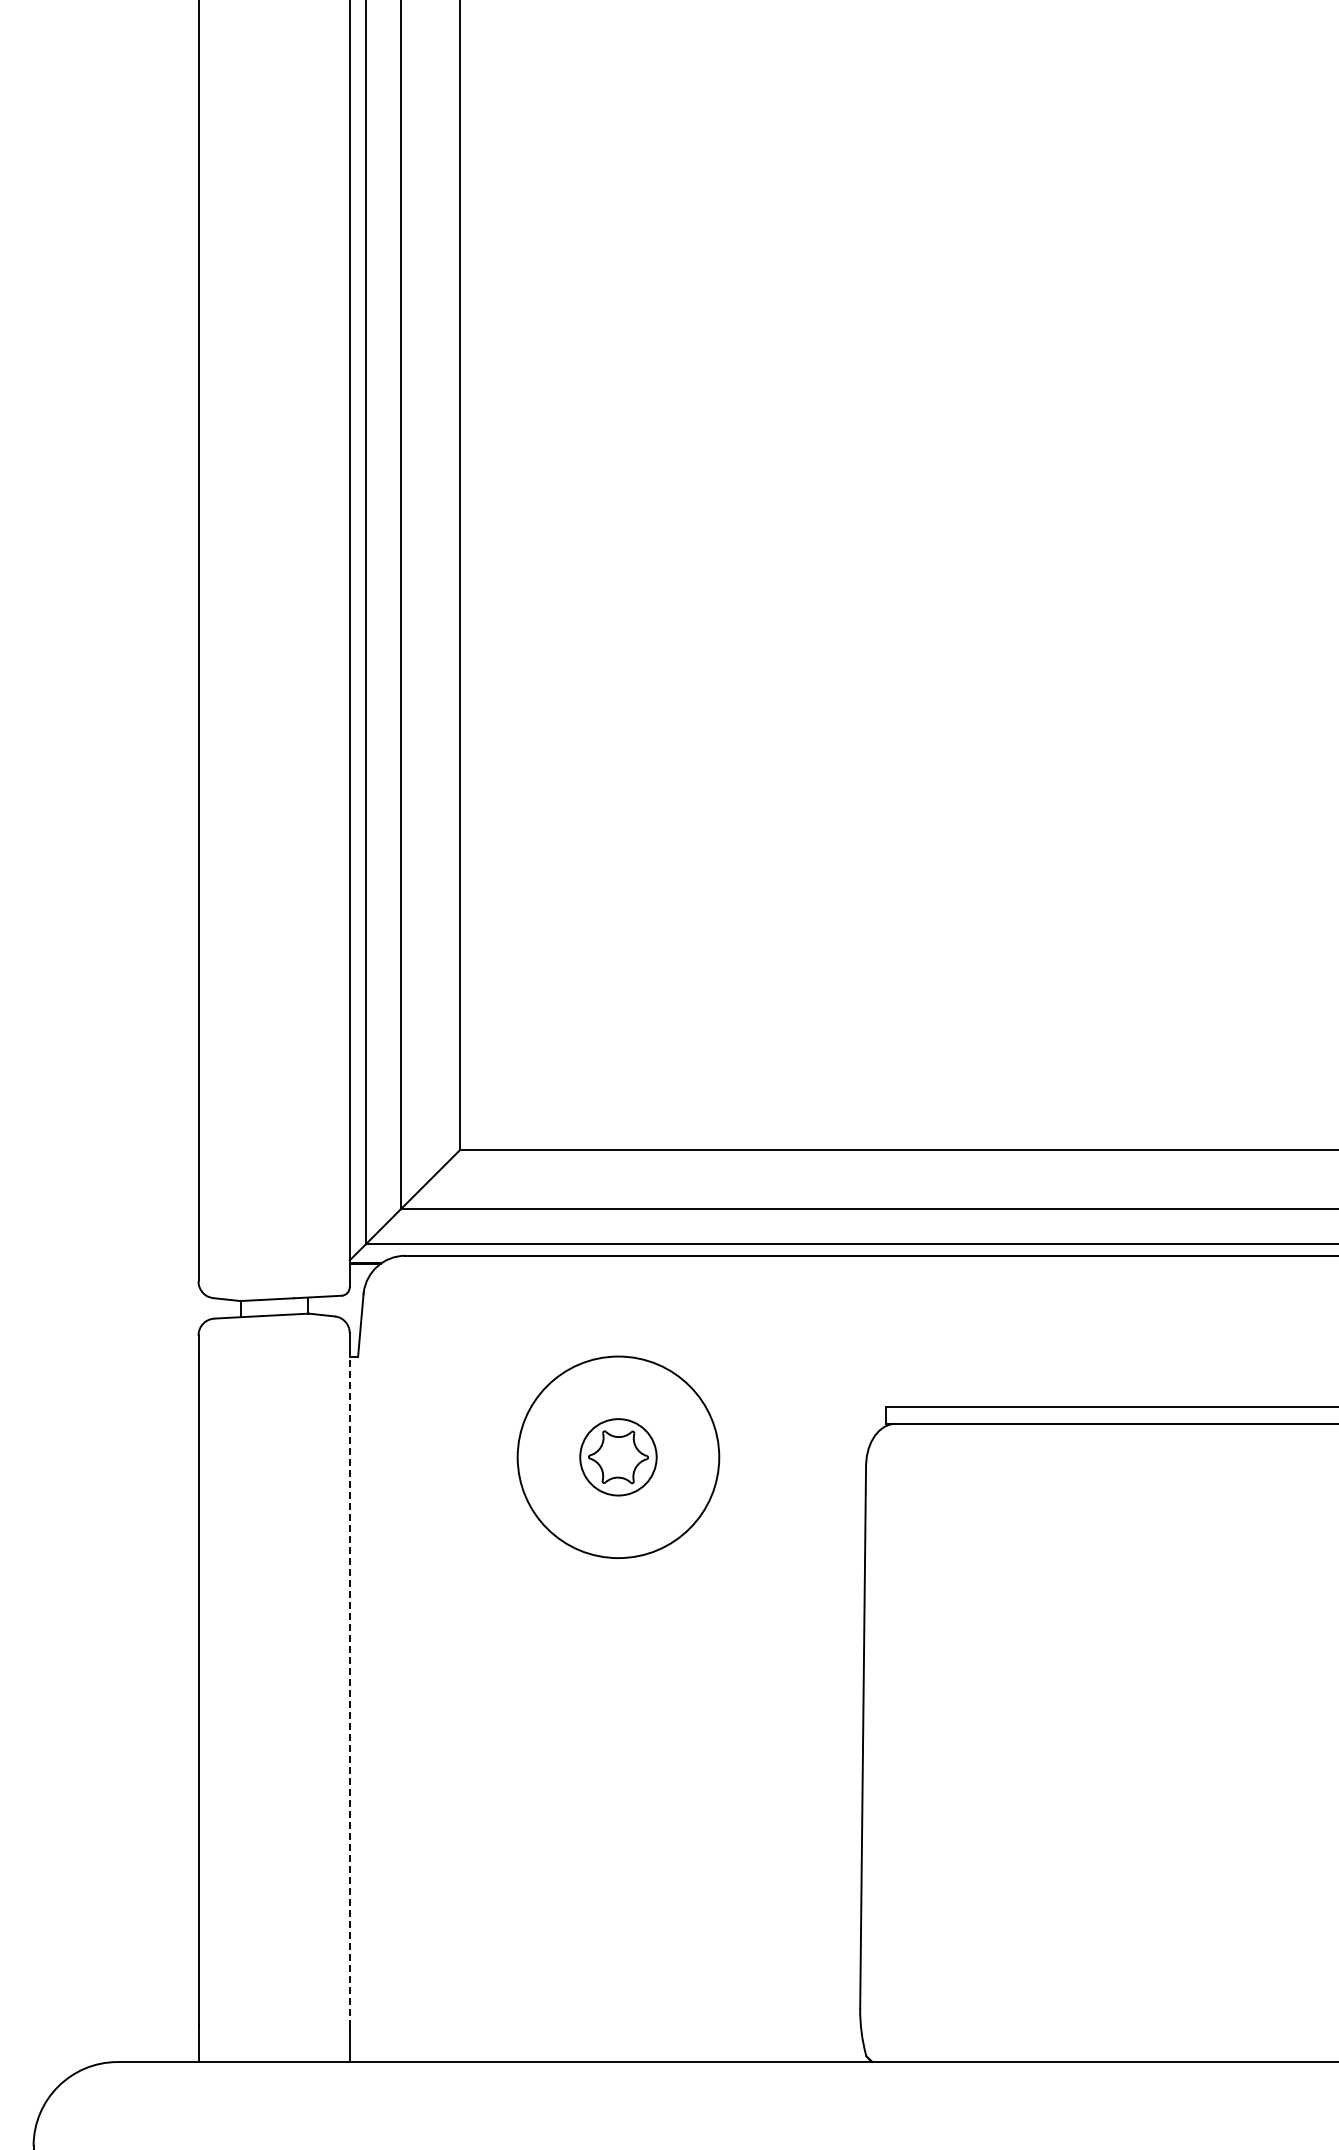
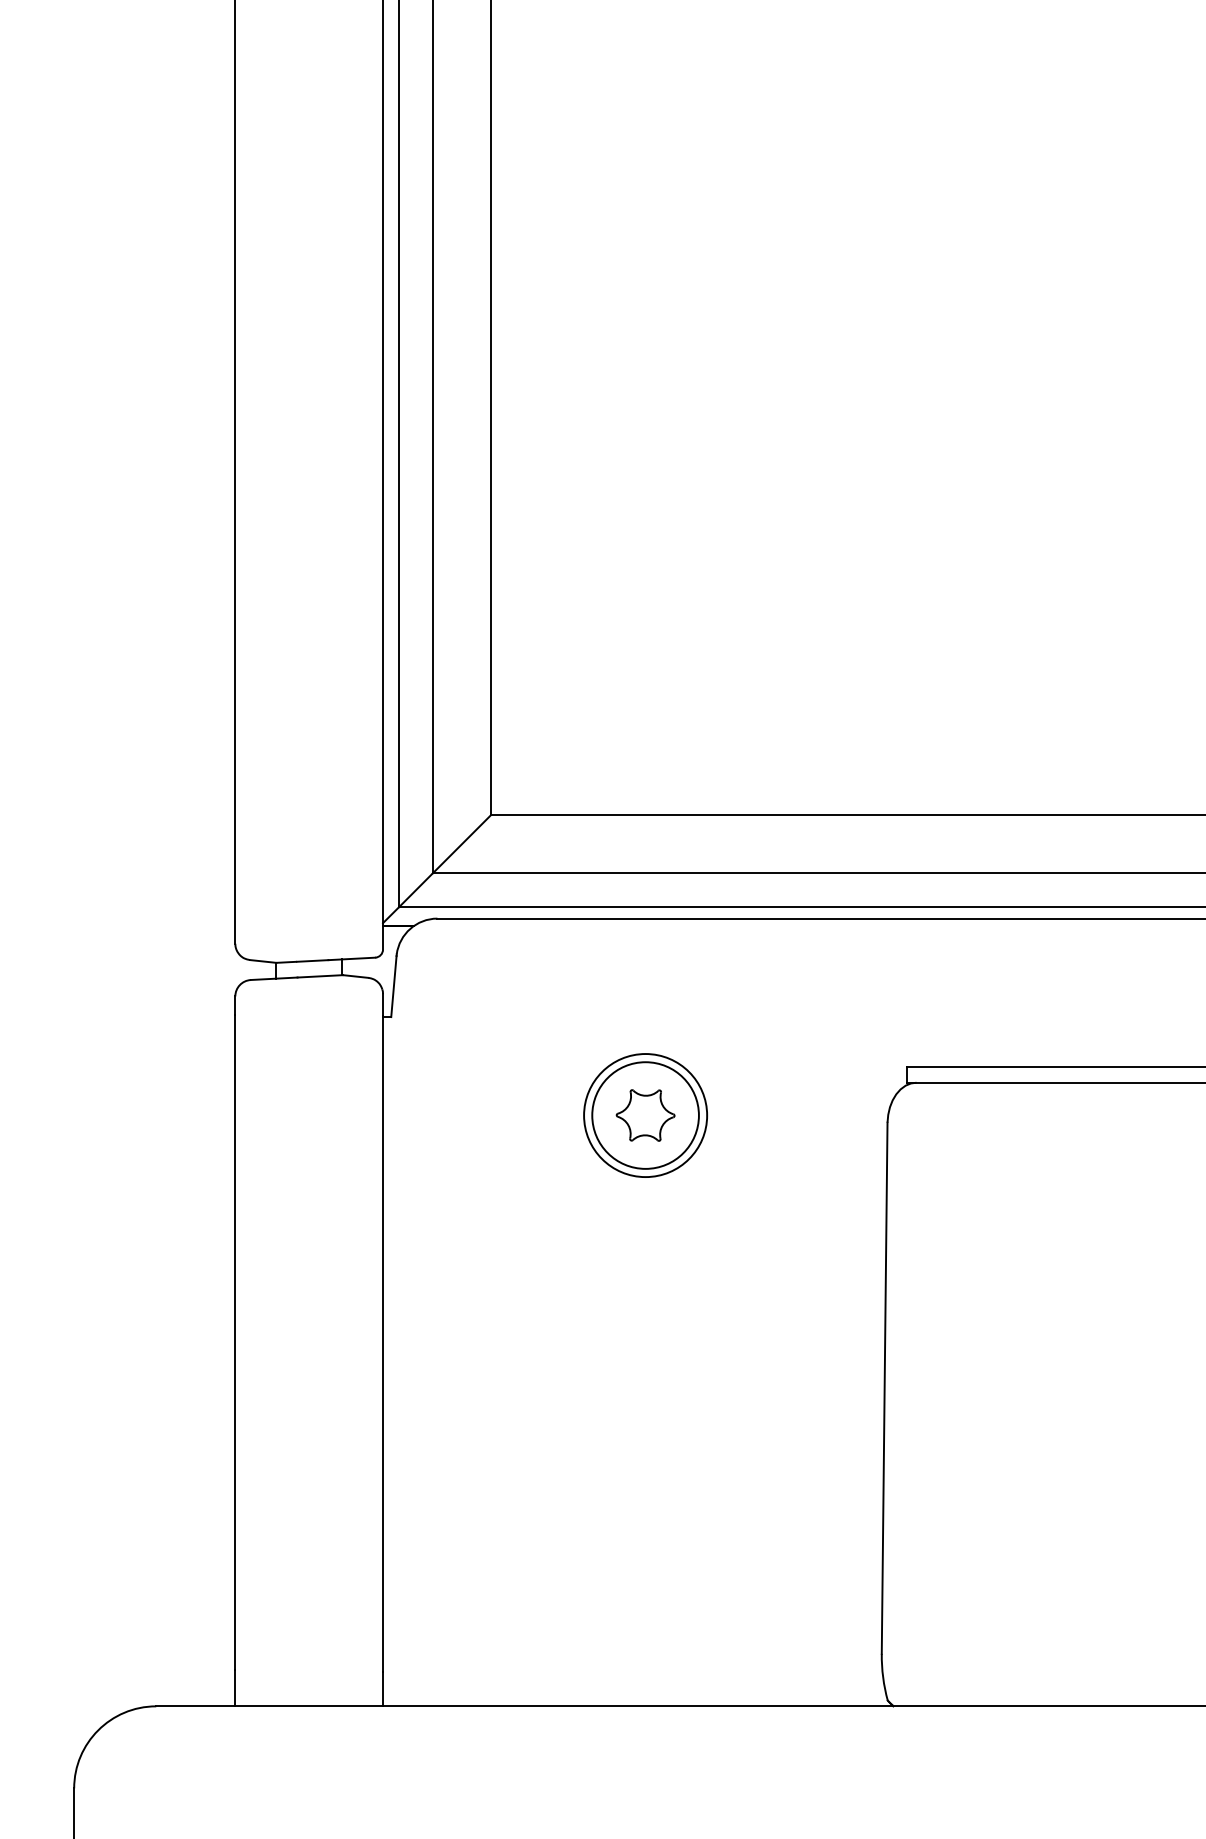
circle: (618, 1456) -> (645, 1114), size x1.43
circle: (618, 1457) -> (645, 1115), size x0.62
line: (349, 1691) -> (382, 1344), dashed -> solid

